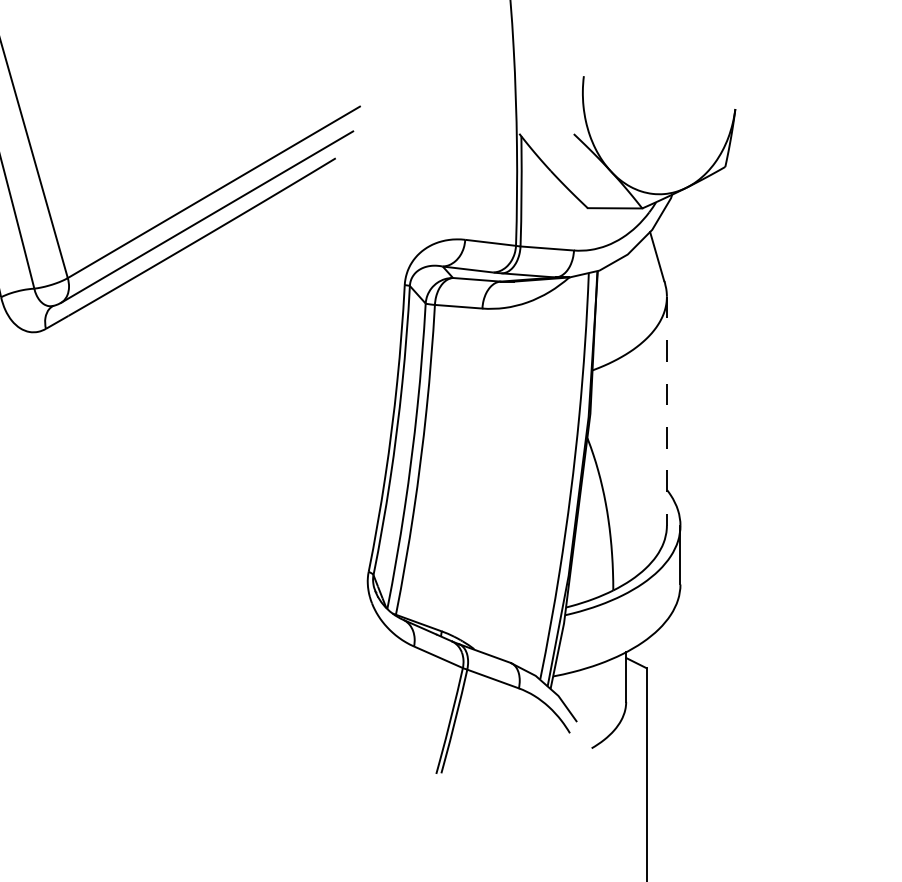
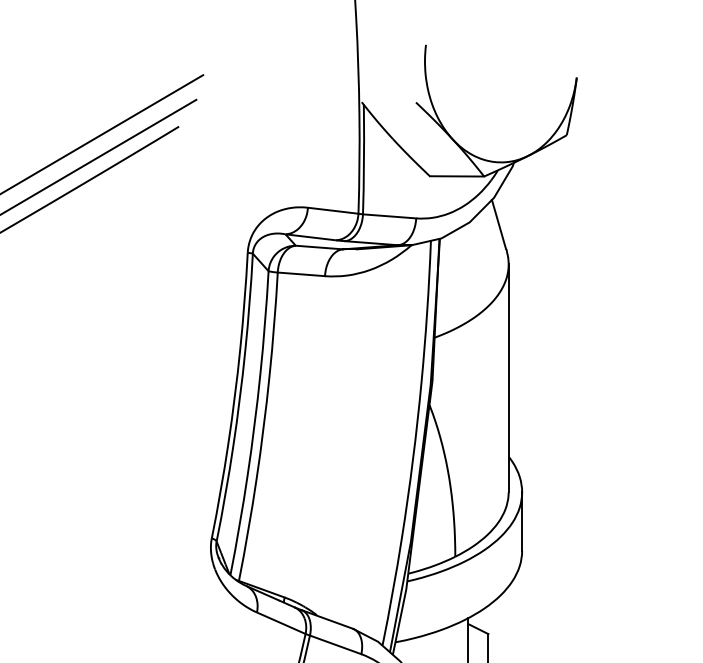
line: (666, 411) -> (508, 378), dashed -> solid

